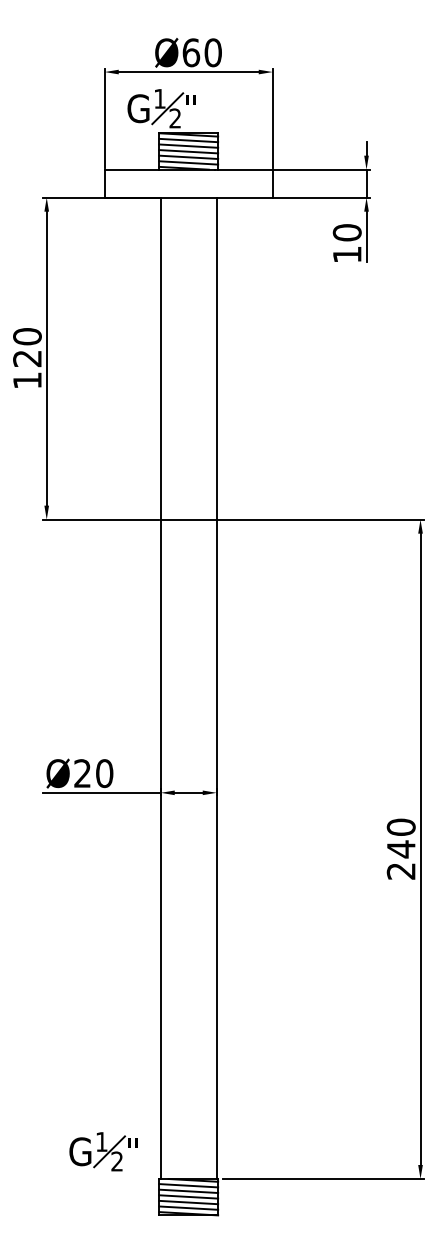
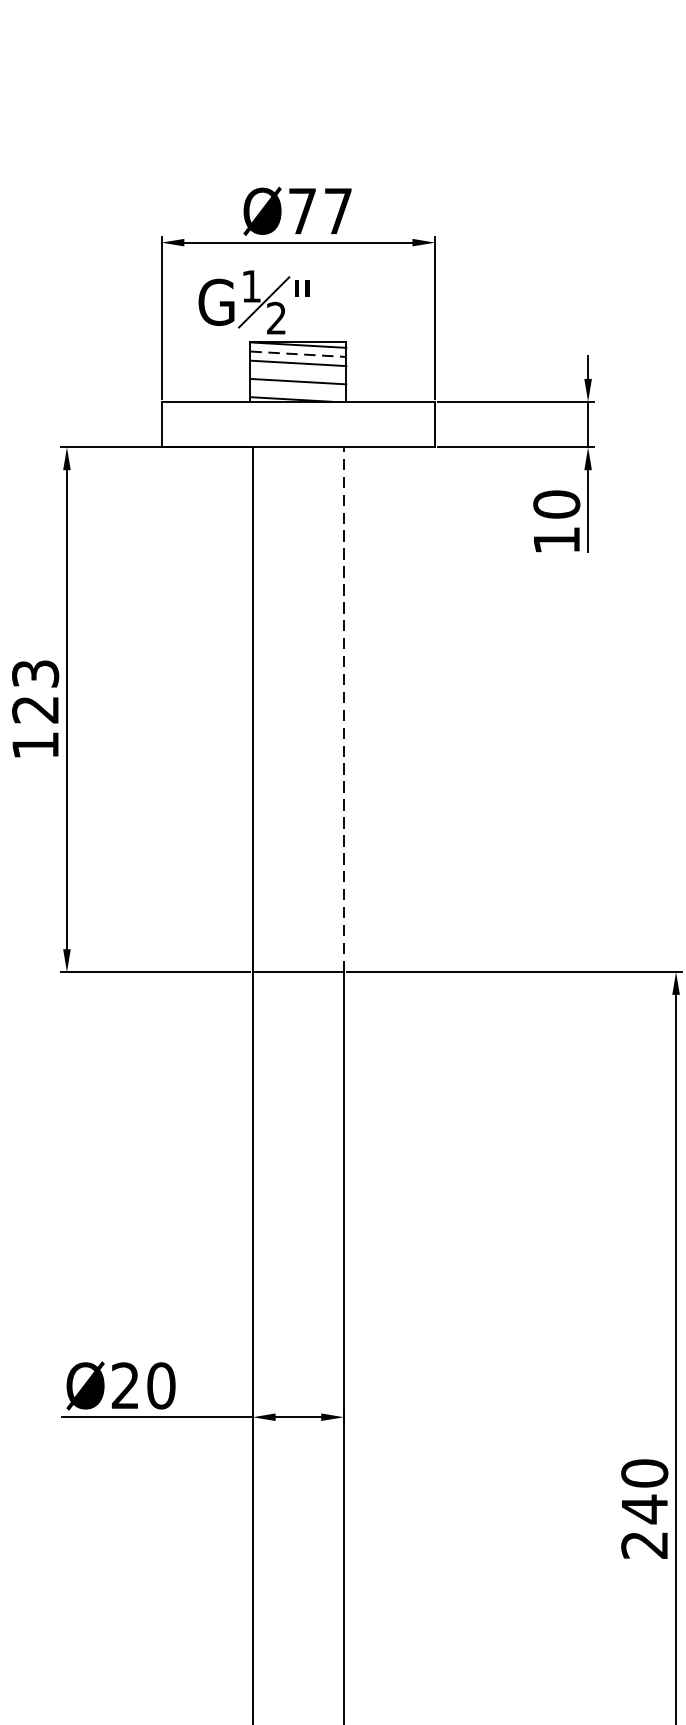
text: (201, 52) -> (319, 210), Ø60 -> Ø77
line: (189, 140) -> (299, 354), solid -> dashed
line: (188, 151) -> (297, 372), removed
line: (188, 162) -> (297, 390), removed
text: (27, 336) -> (35, 673), 120 -> 123
line: (216, 358) -> (343, 709), solid -> dashed

